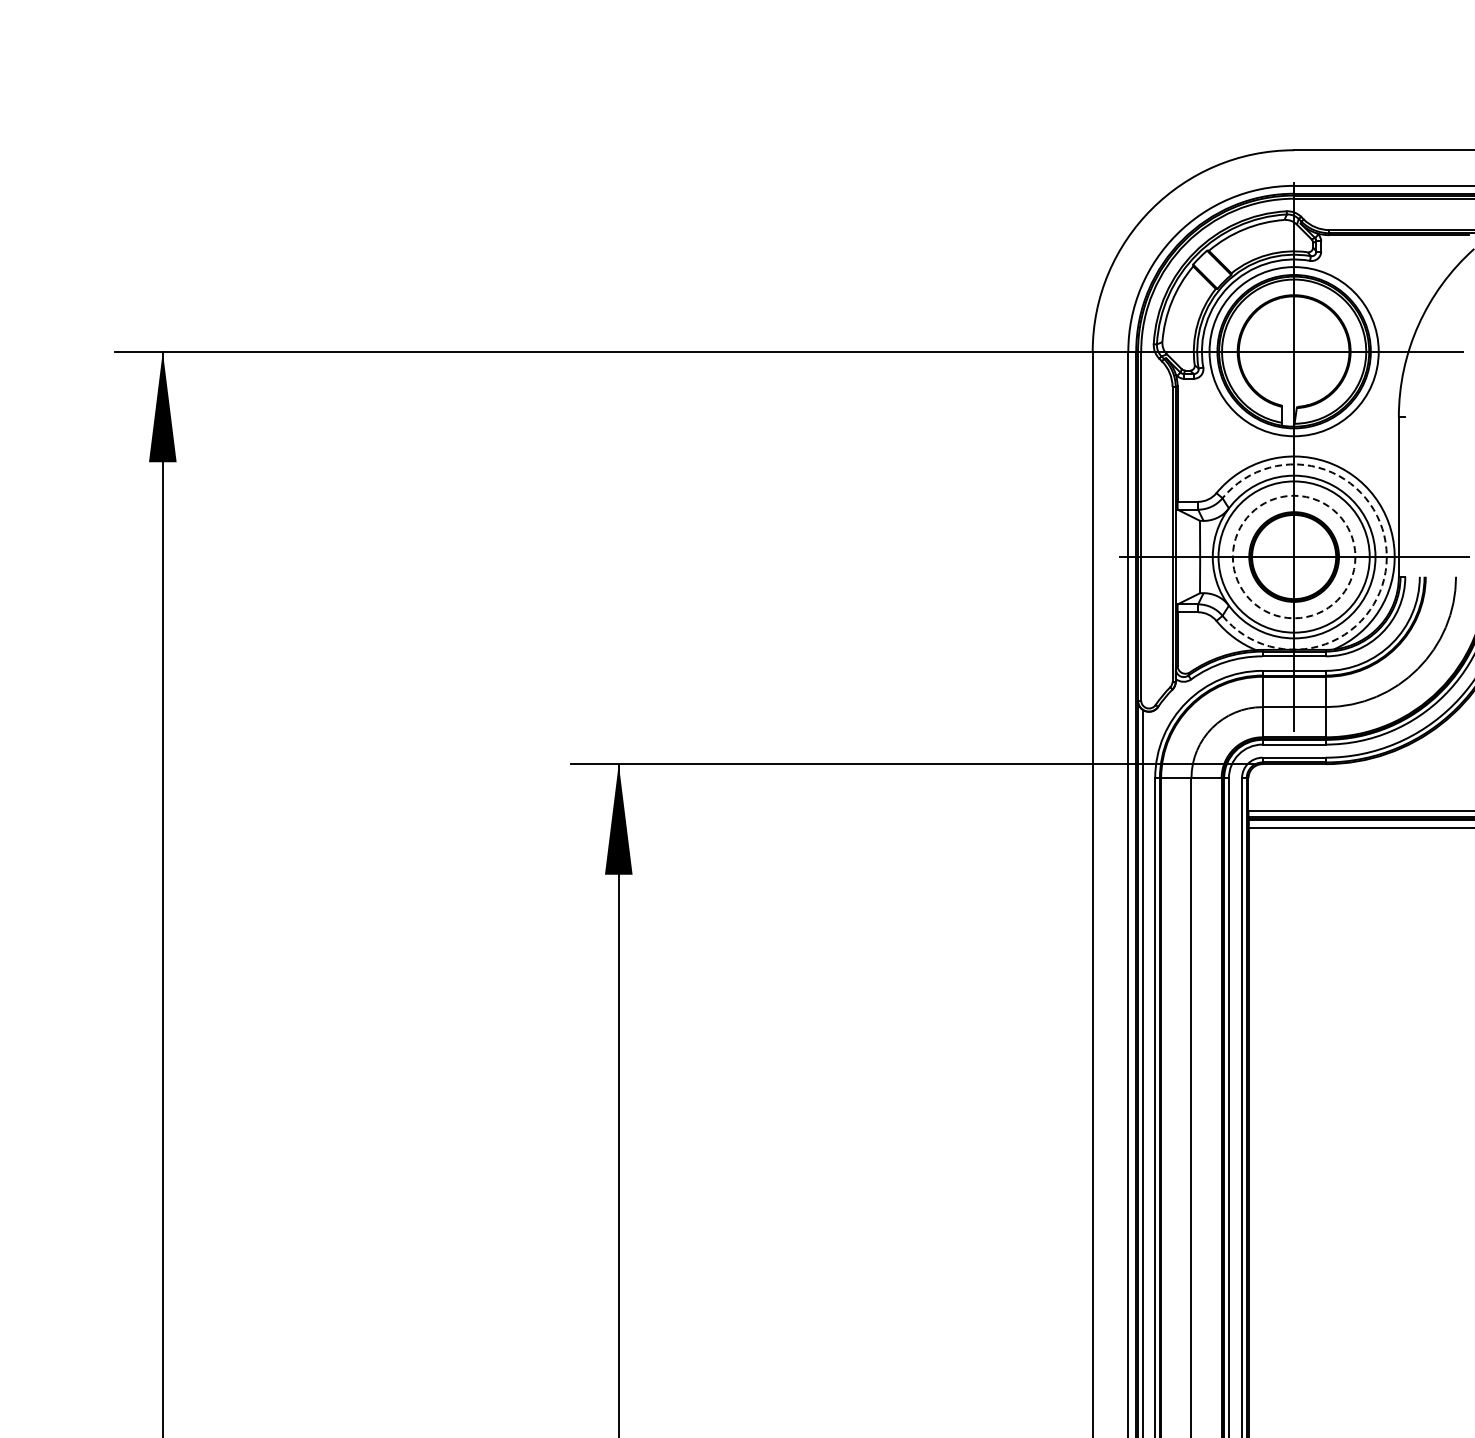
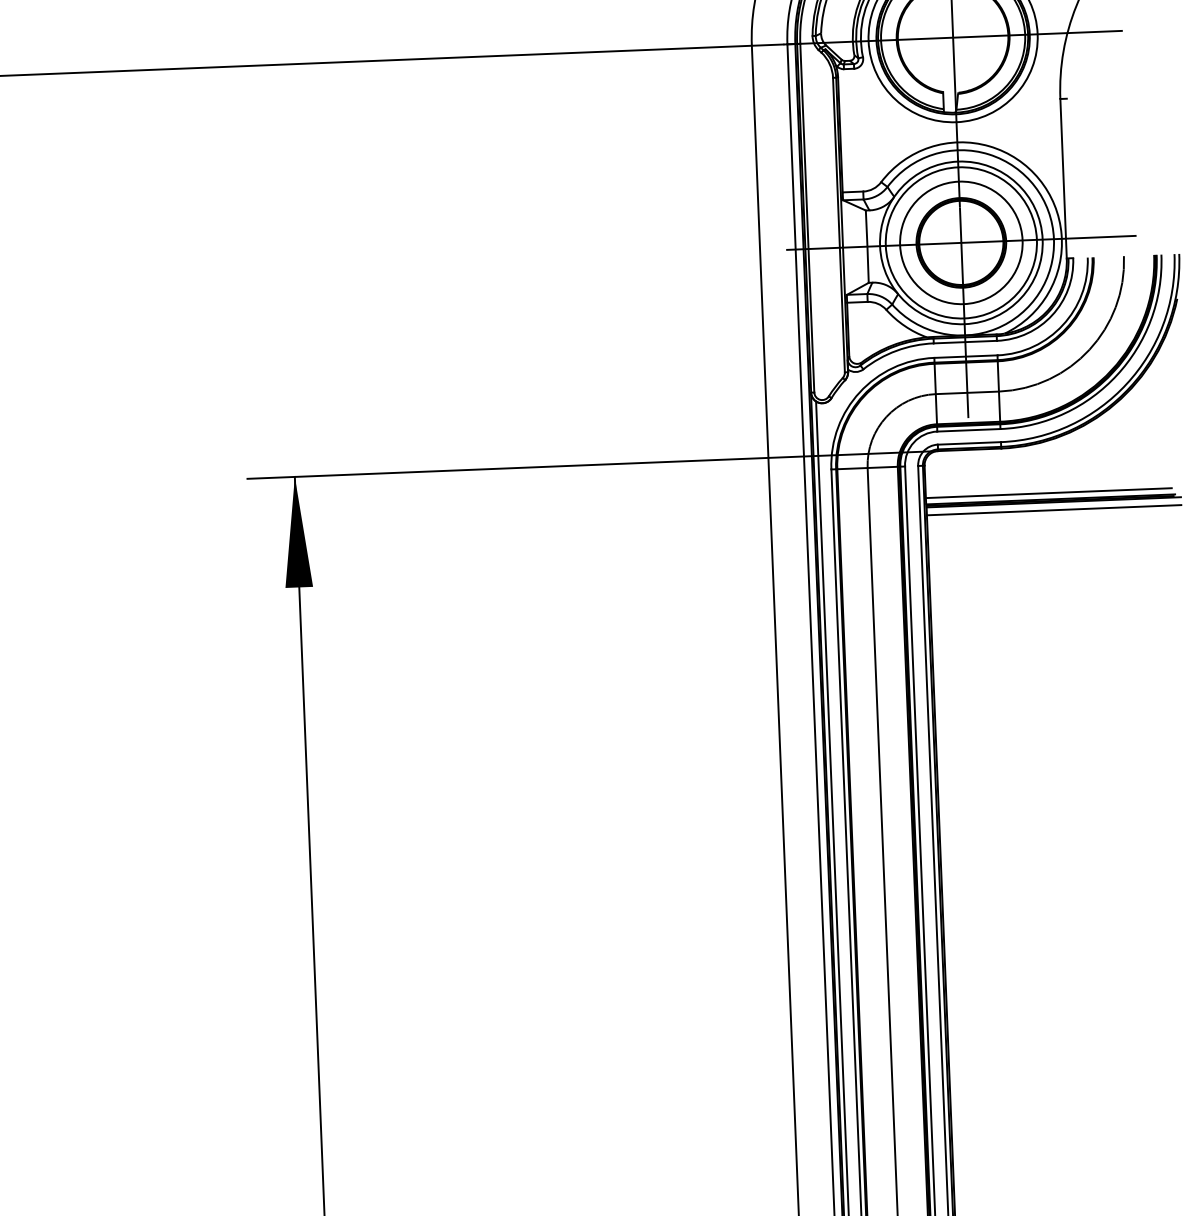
circle: (1293, 556) -> (960, 242), dashed -> solid
arc: (1386, 557) -> (1053, 239), dashed -> solid

